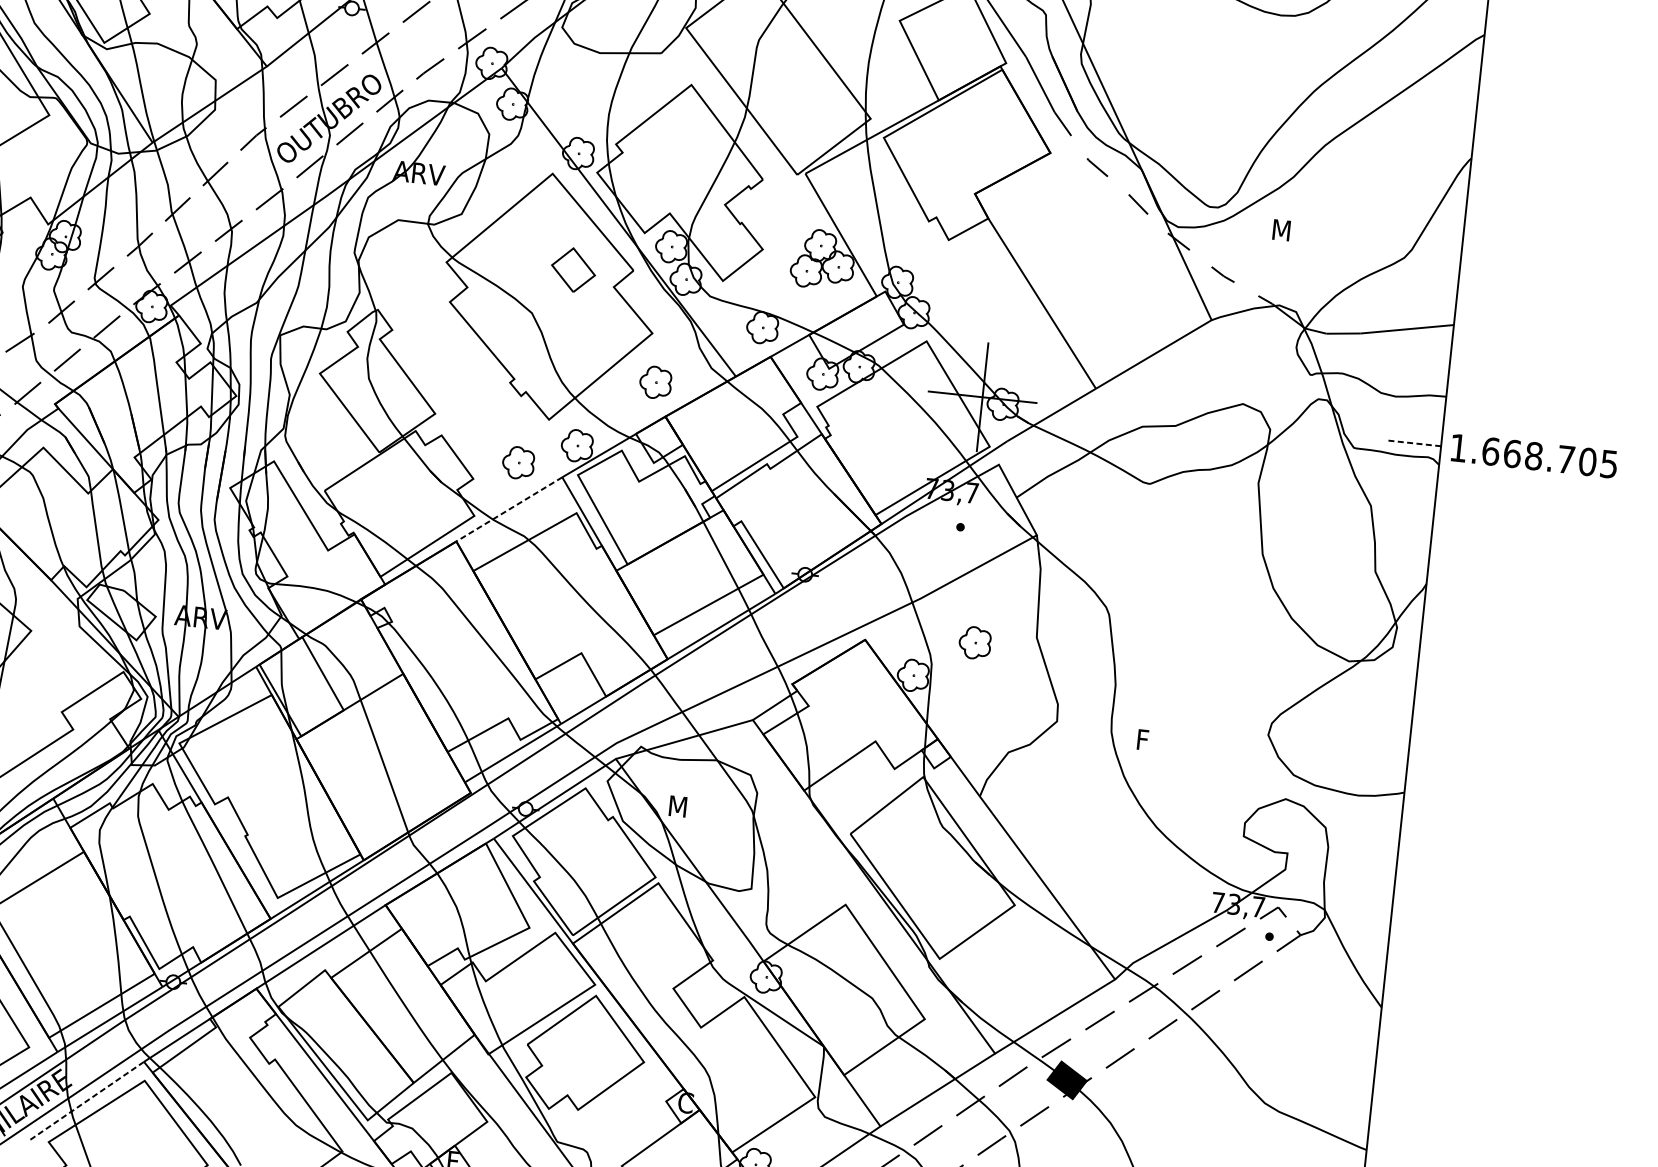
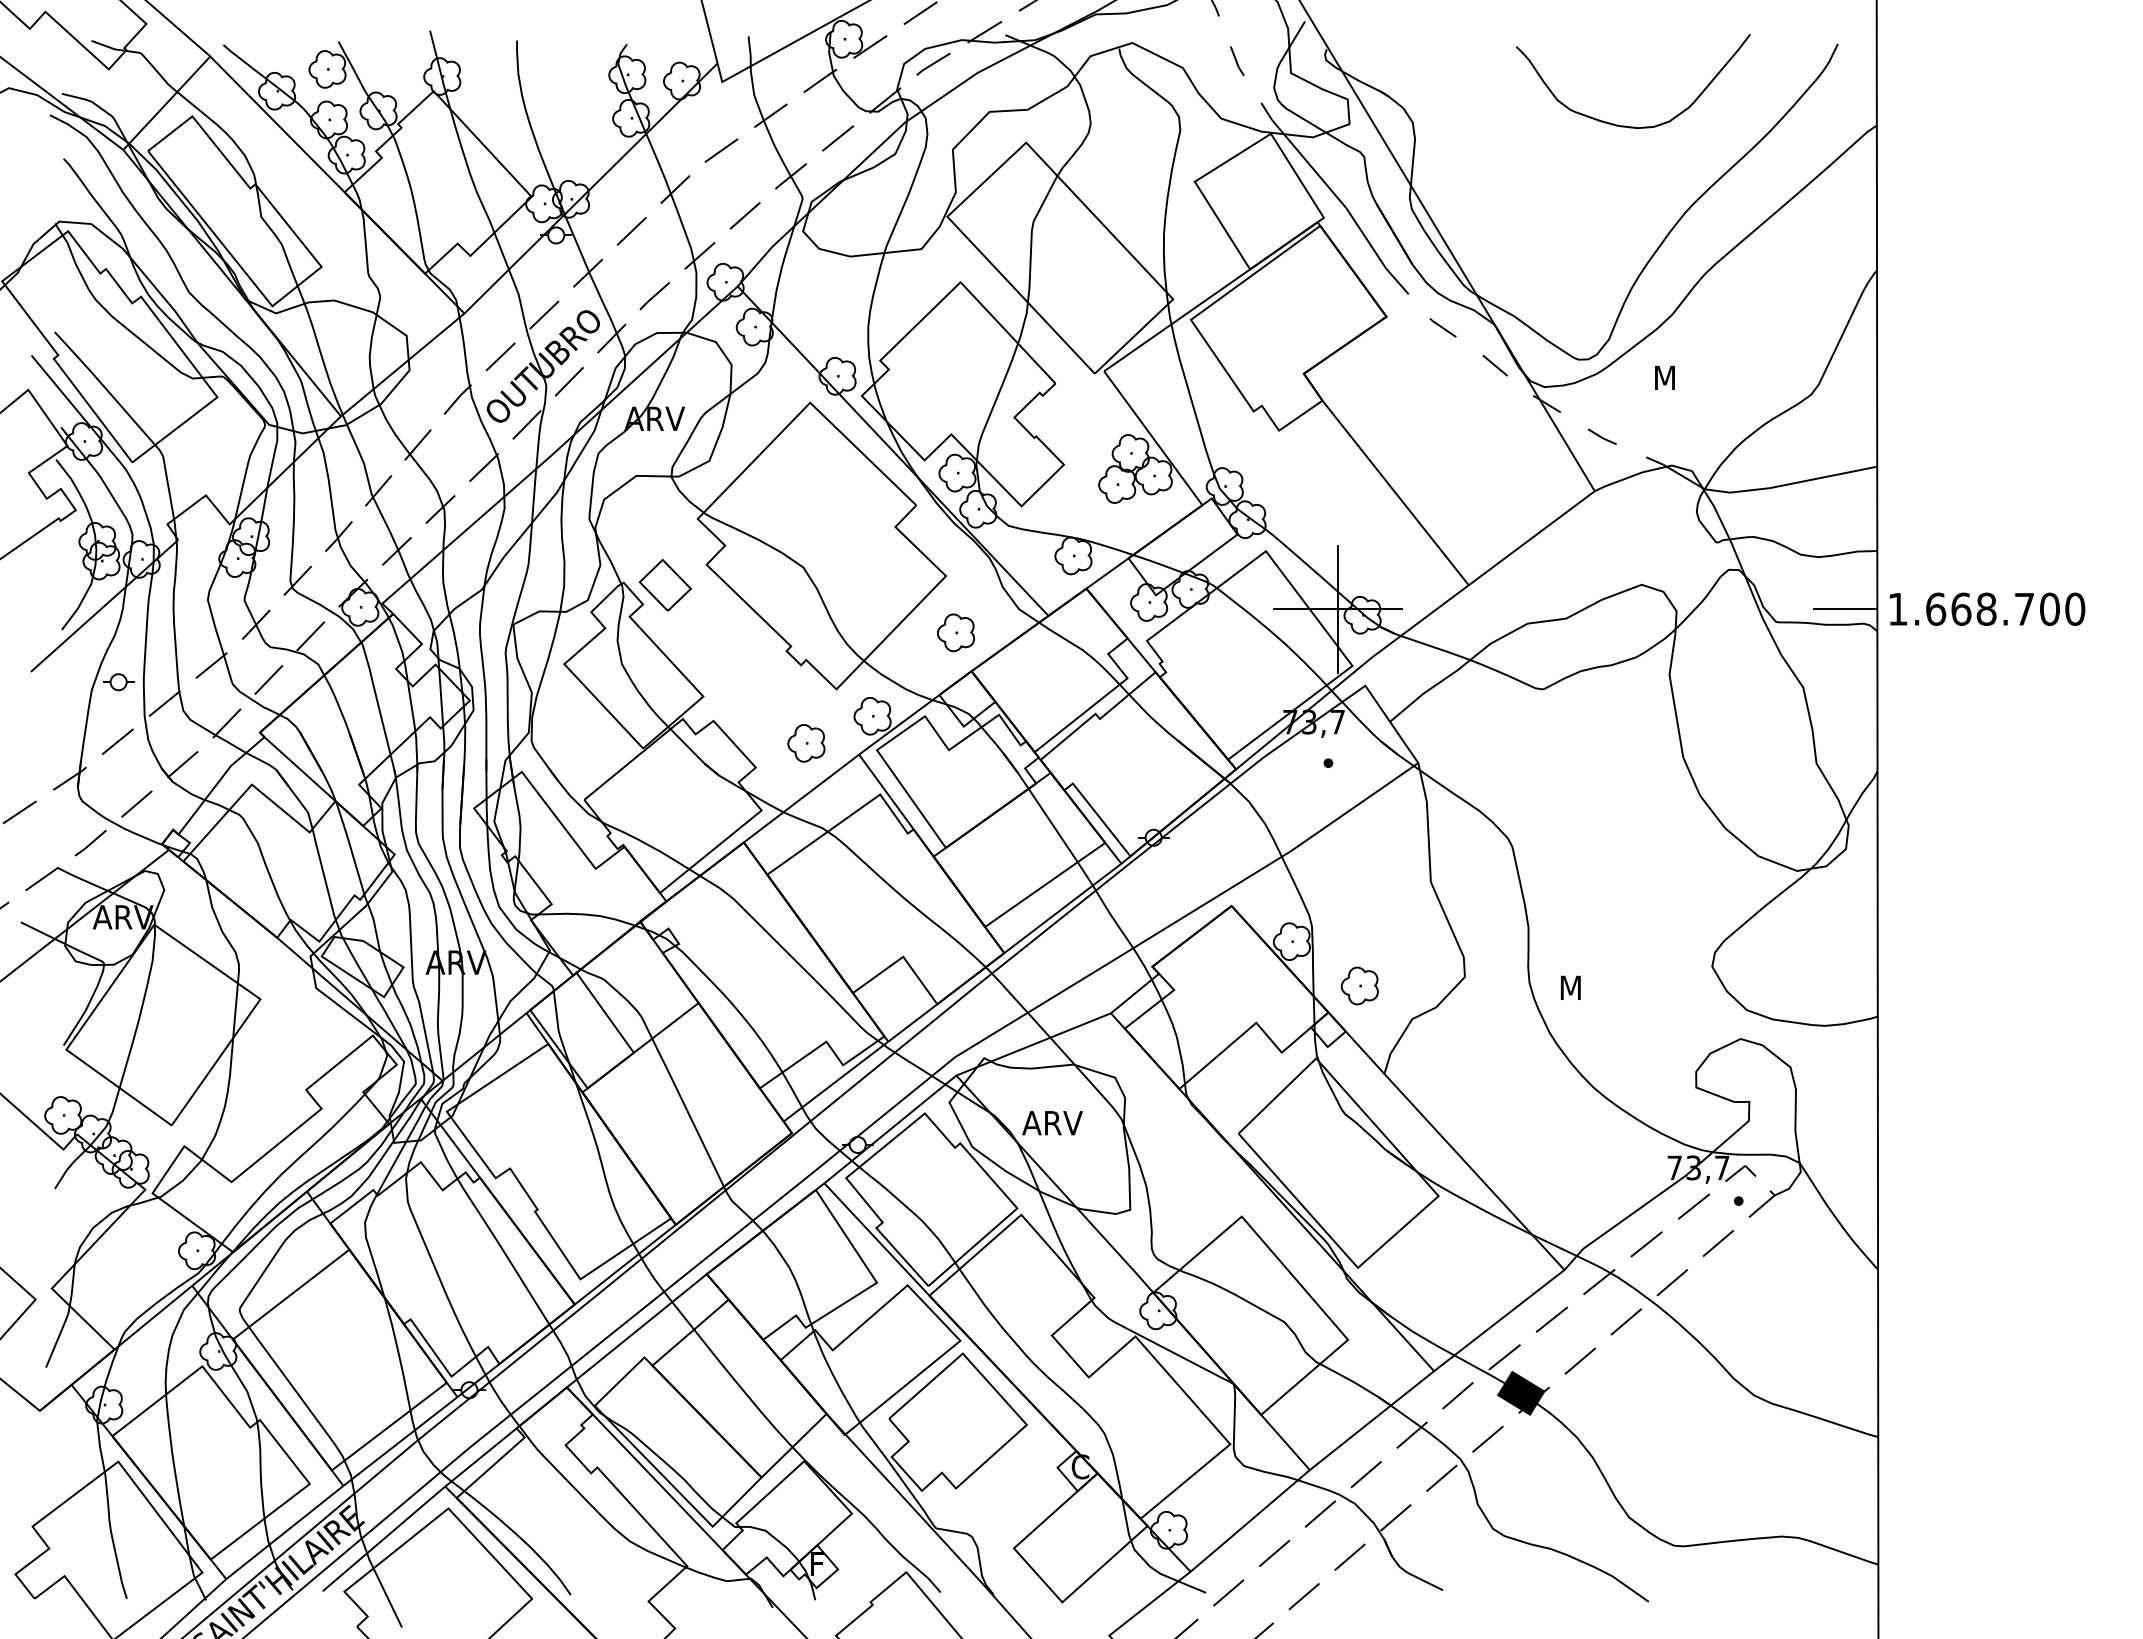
part: (572, 269) -> (664, 584), moved
line: (1413, 443) -> (1844, 609), dashed -> solid
text: (1609, 463) -> (2075, 608), 1.668.705 -> 1.668.700
line: (509, 509) -> (801, 798), dashed -> solid
part: (974, 642) -> (1359, 985), moved
text: (1145, 739) -> (1570, 987), F -> M
text: (693, 808) -> (1052, 1123), M -> ARV
line: (87, 1100) -> (384, 1538), dashed -> solid

